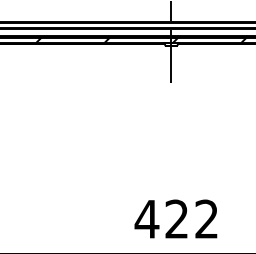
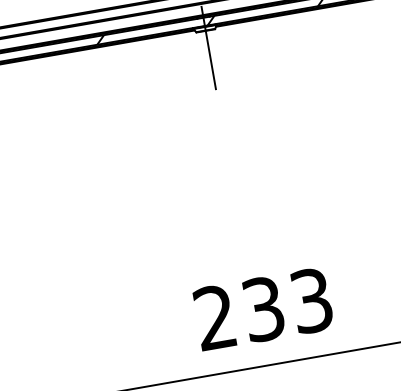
text: (176, 218) -> (262, 308), 422 -> 233

